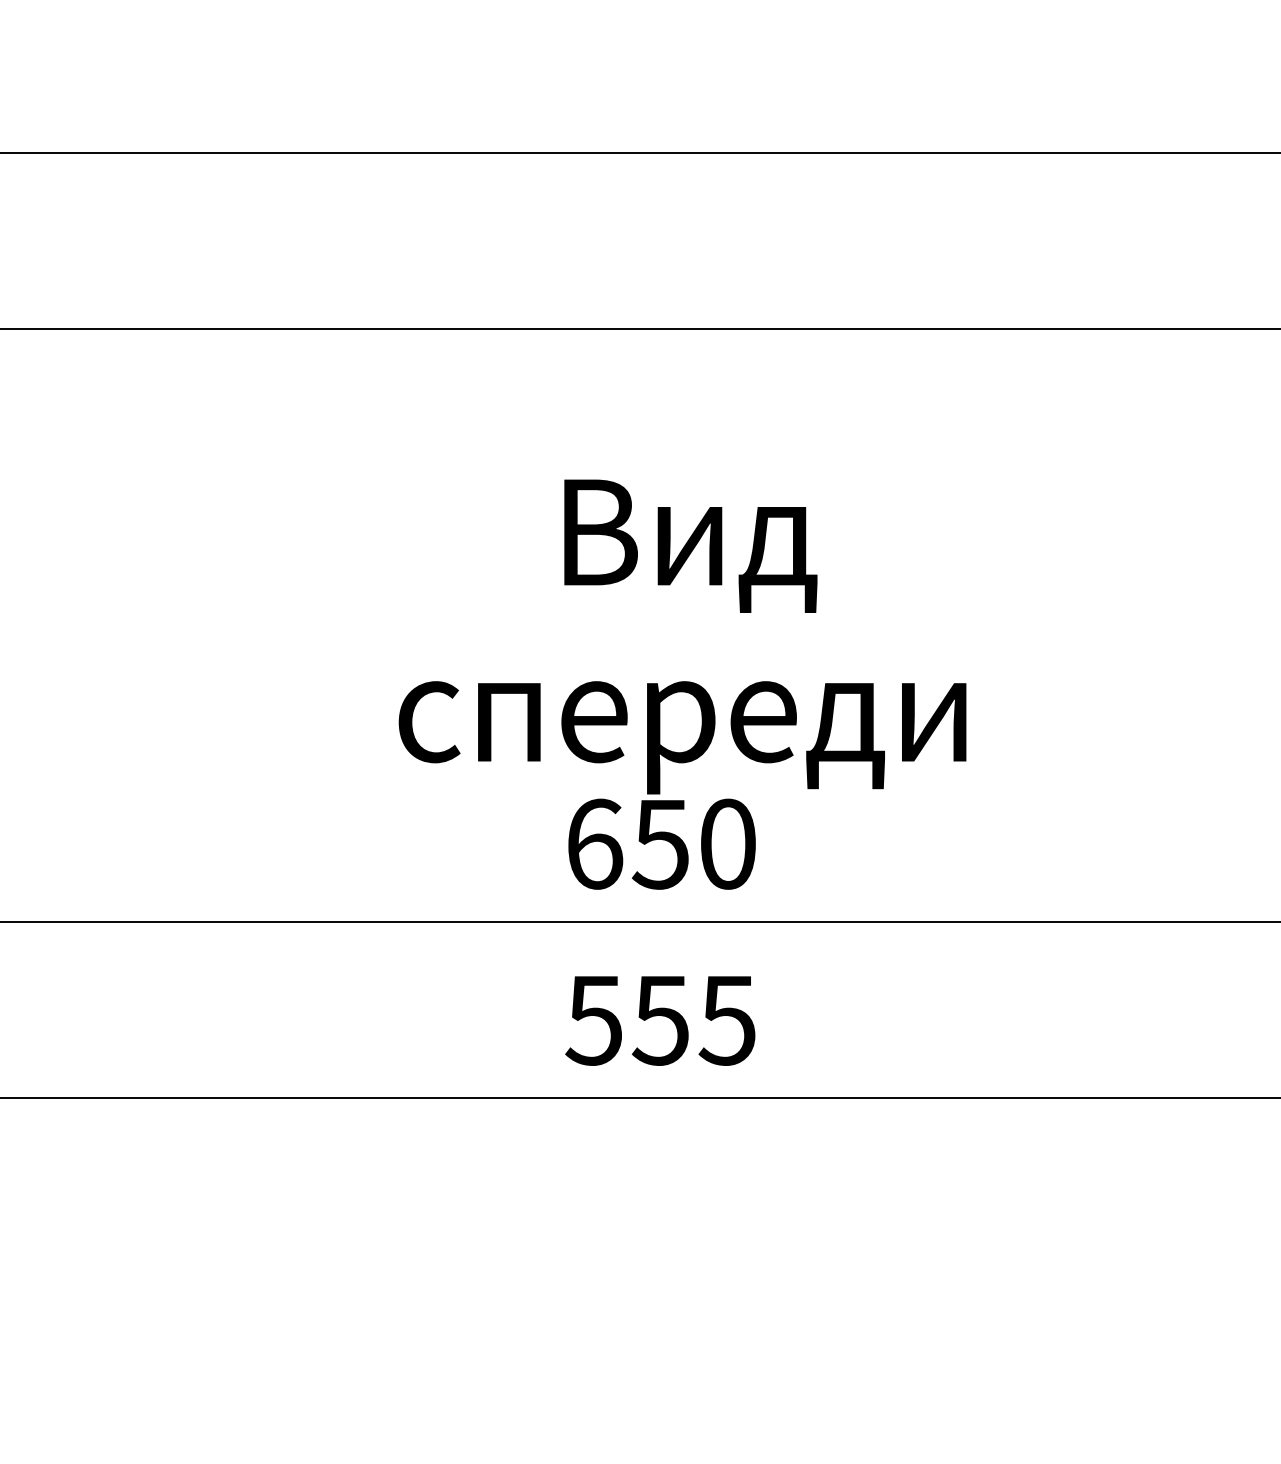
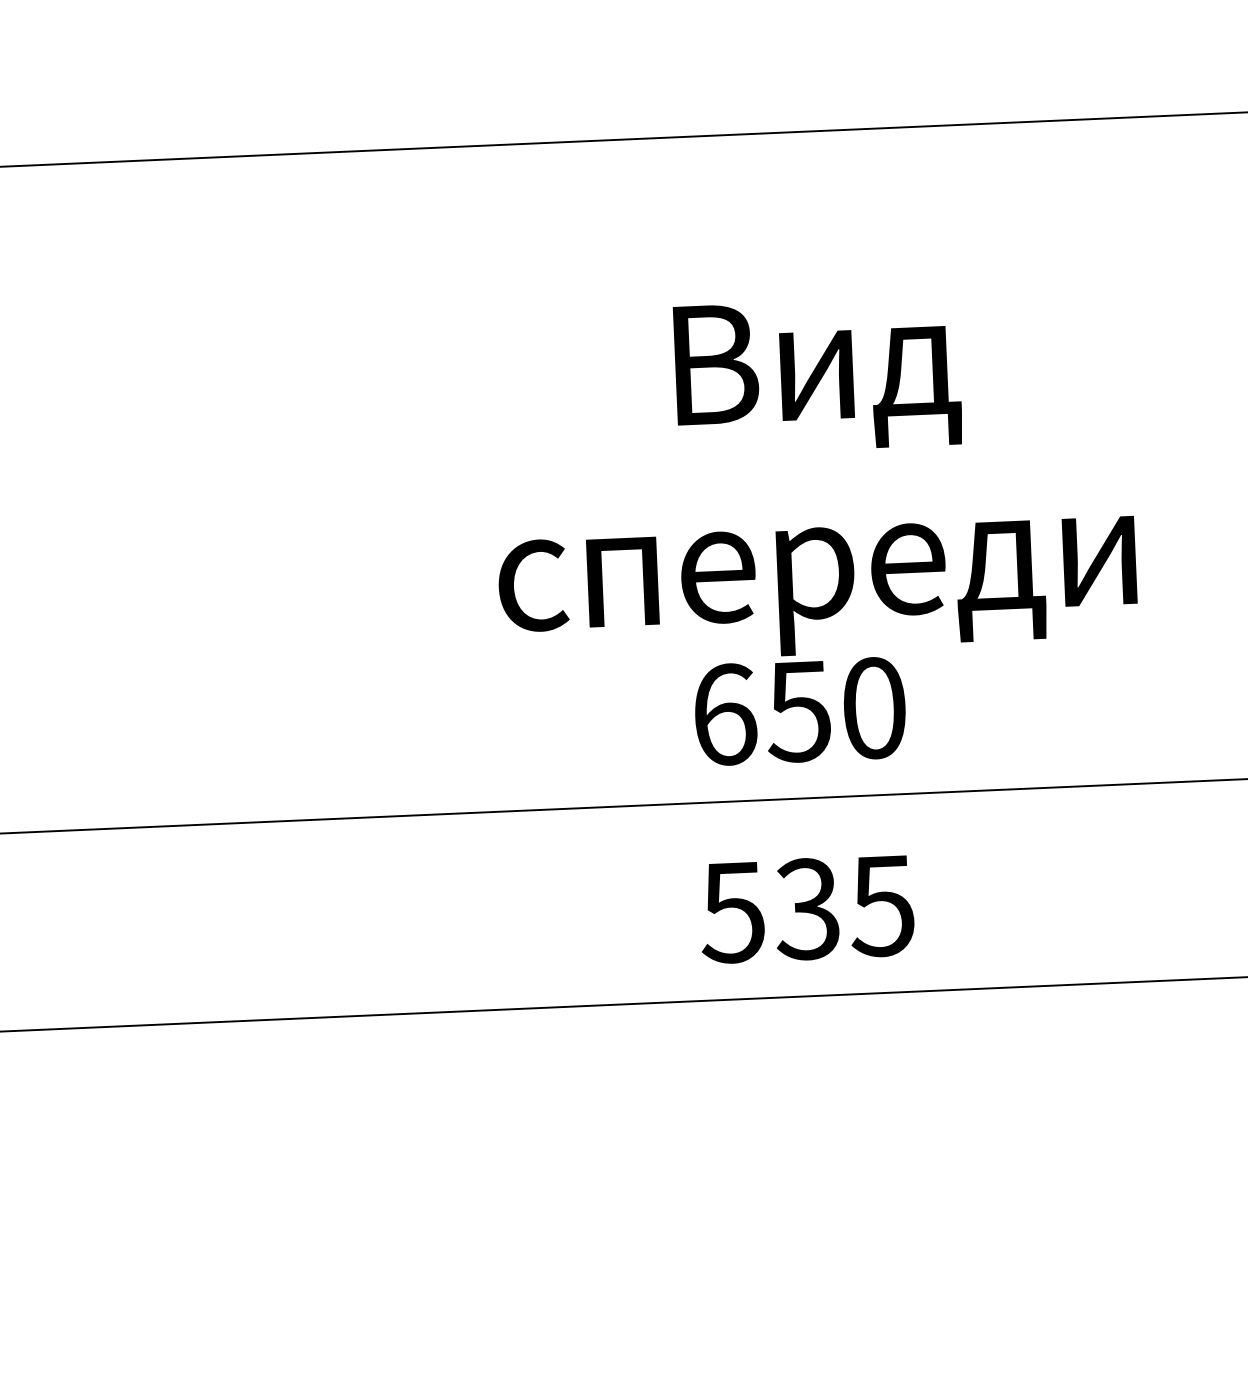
text: (659, 1019) -> (806, 908), 555 -> 535

